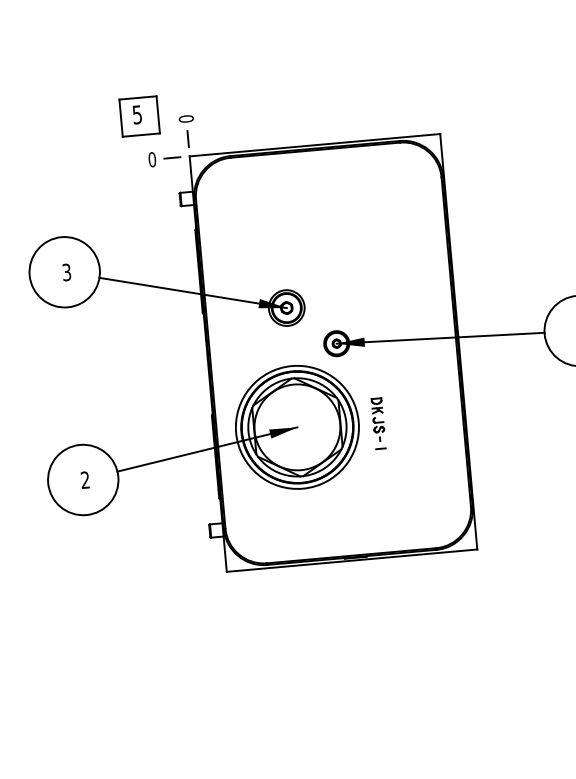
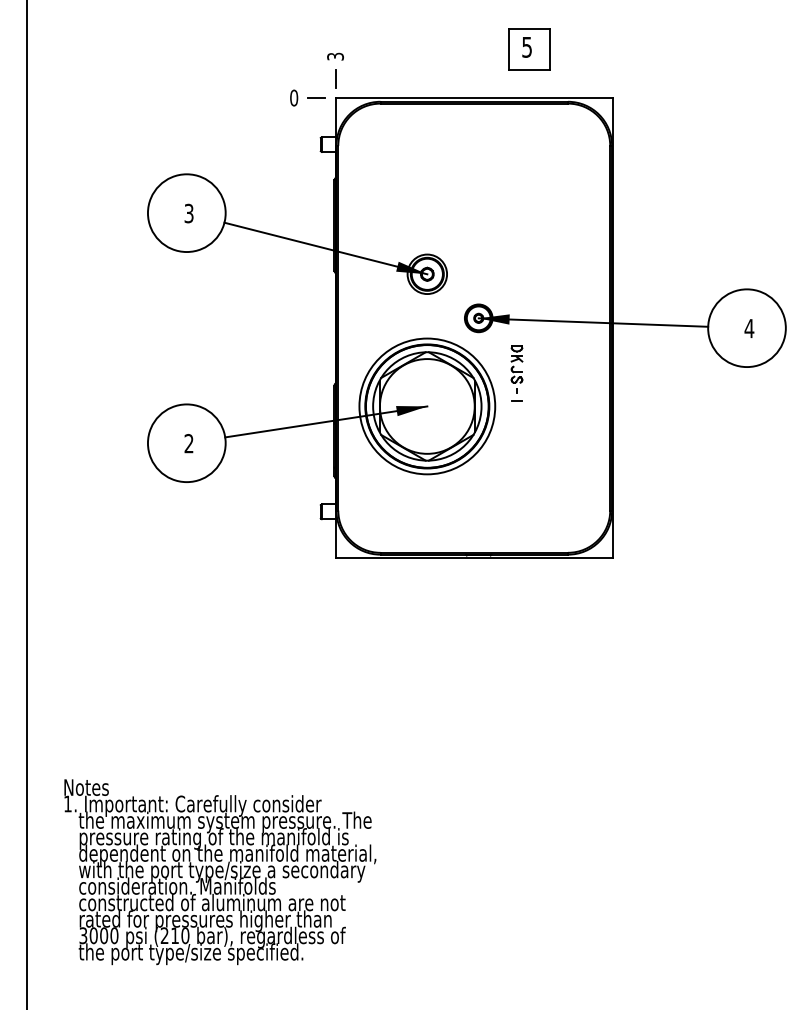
part: (139, 116) -> (529, 49), moved
text: (186, 118) -> (335, 56), 0 -> 3
part: (378, 423) -> (516, 373), moved

